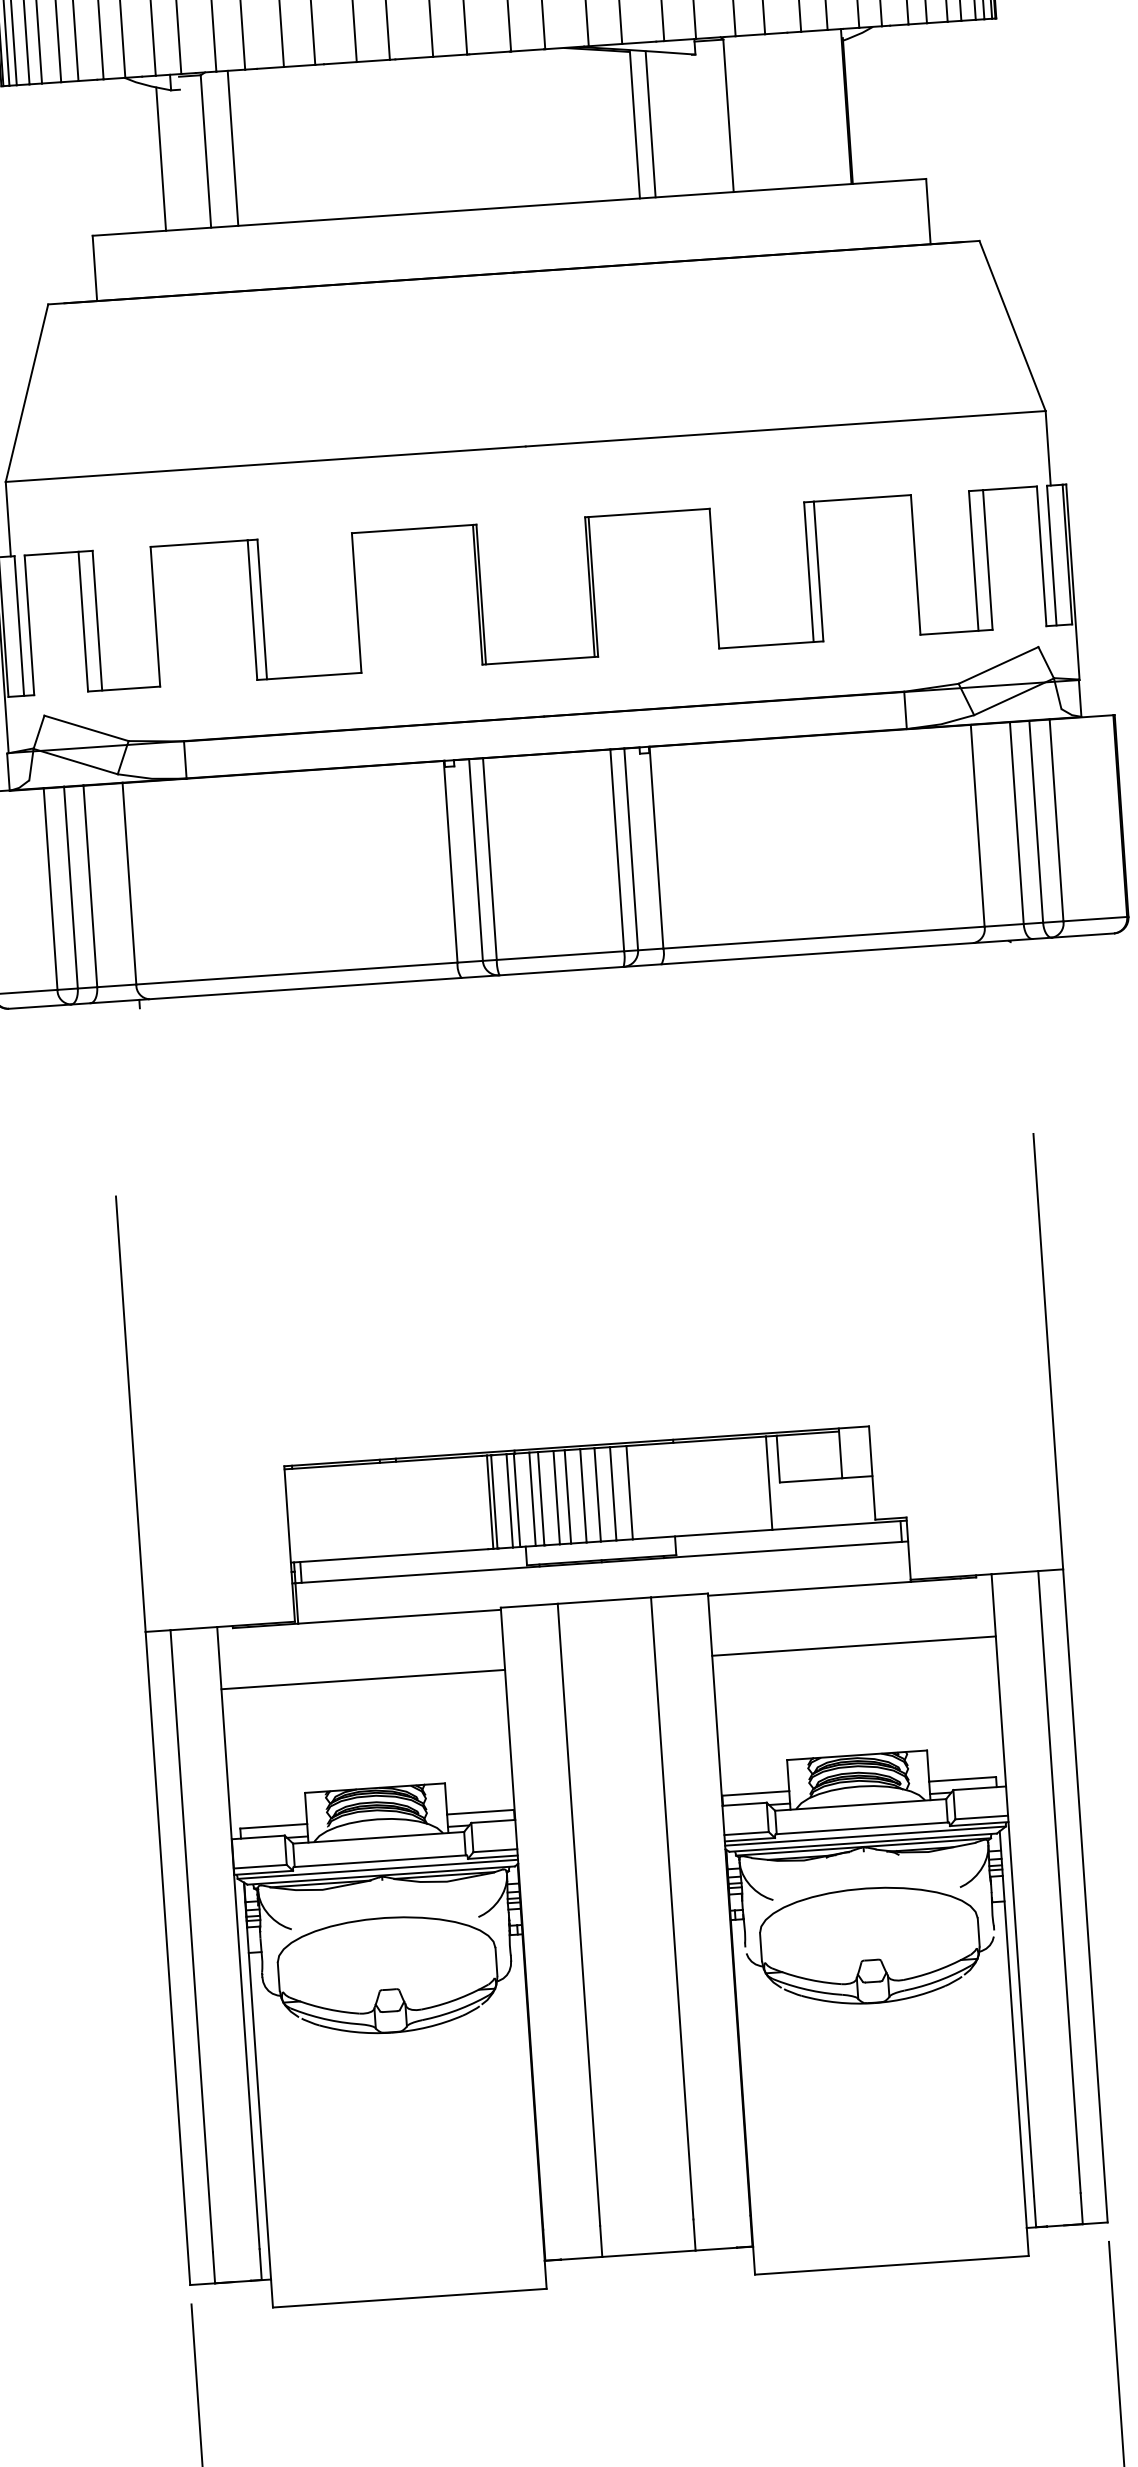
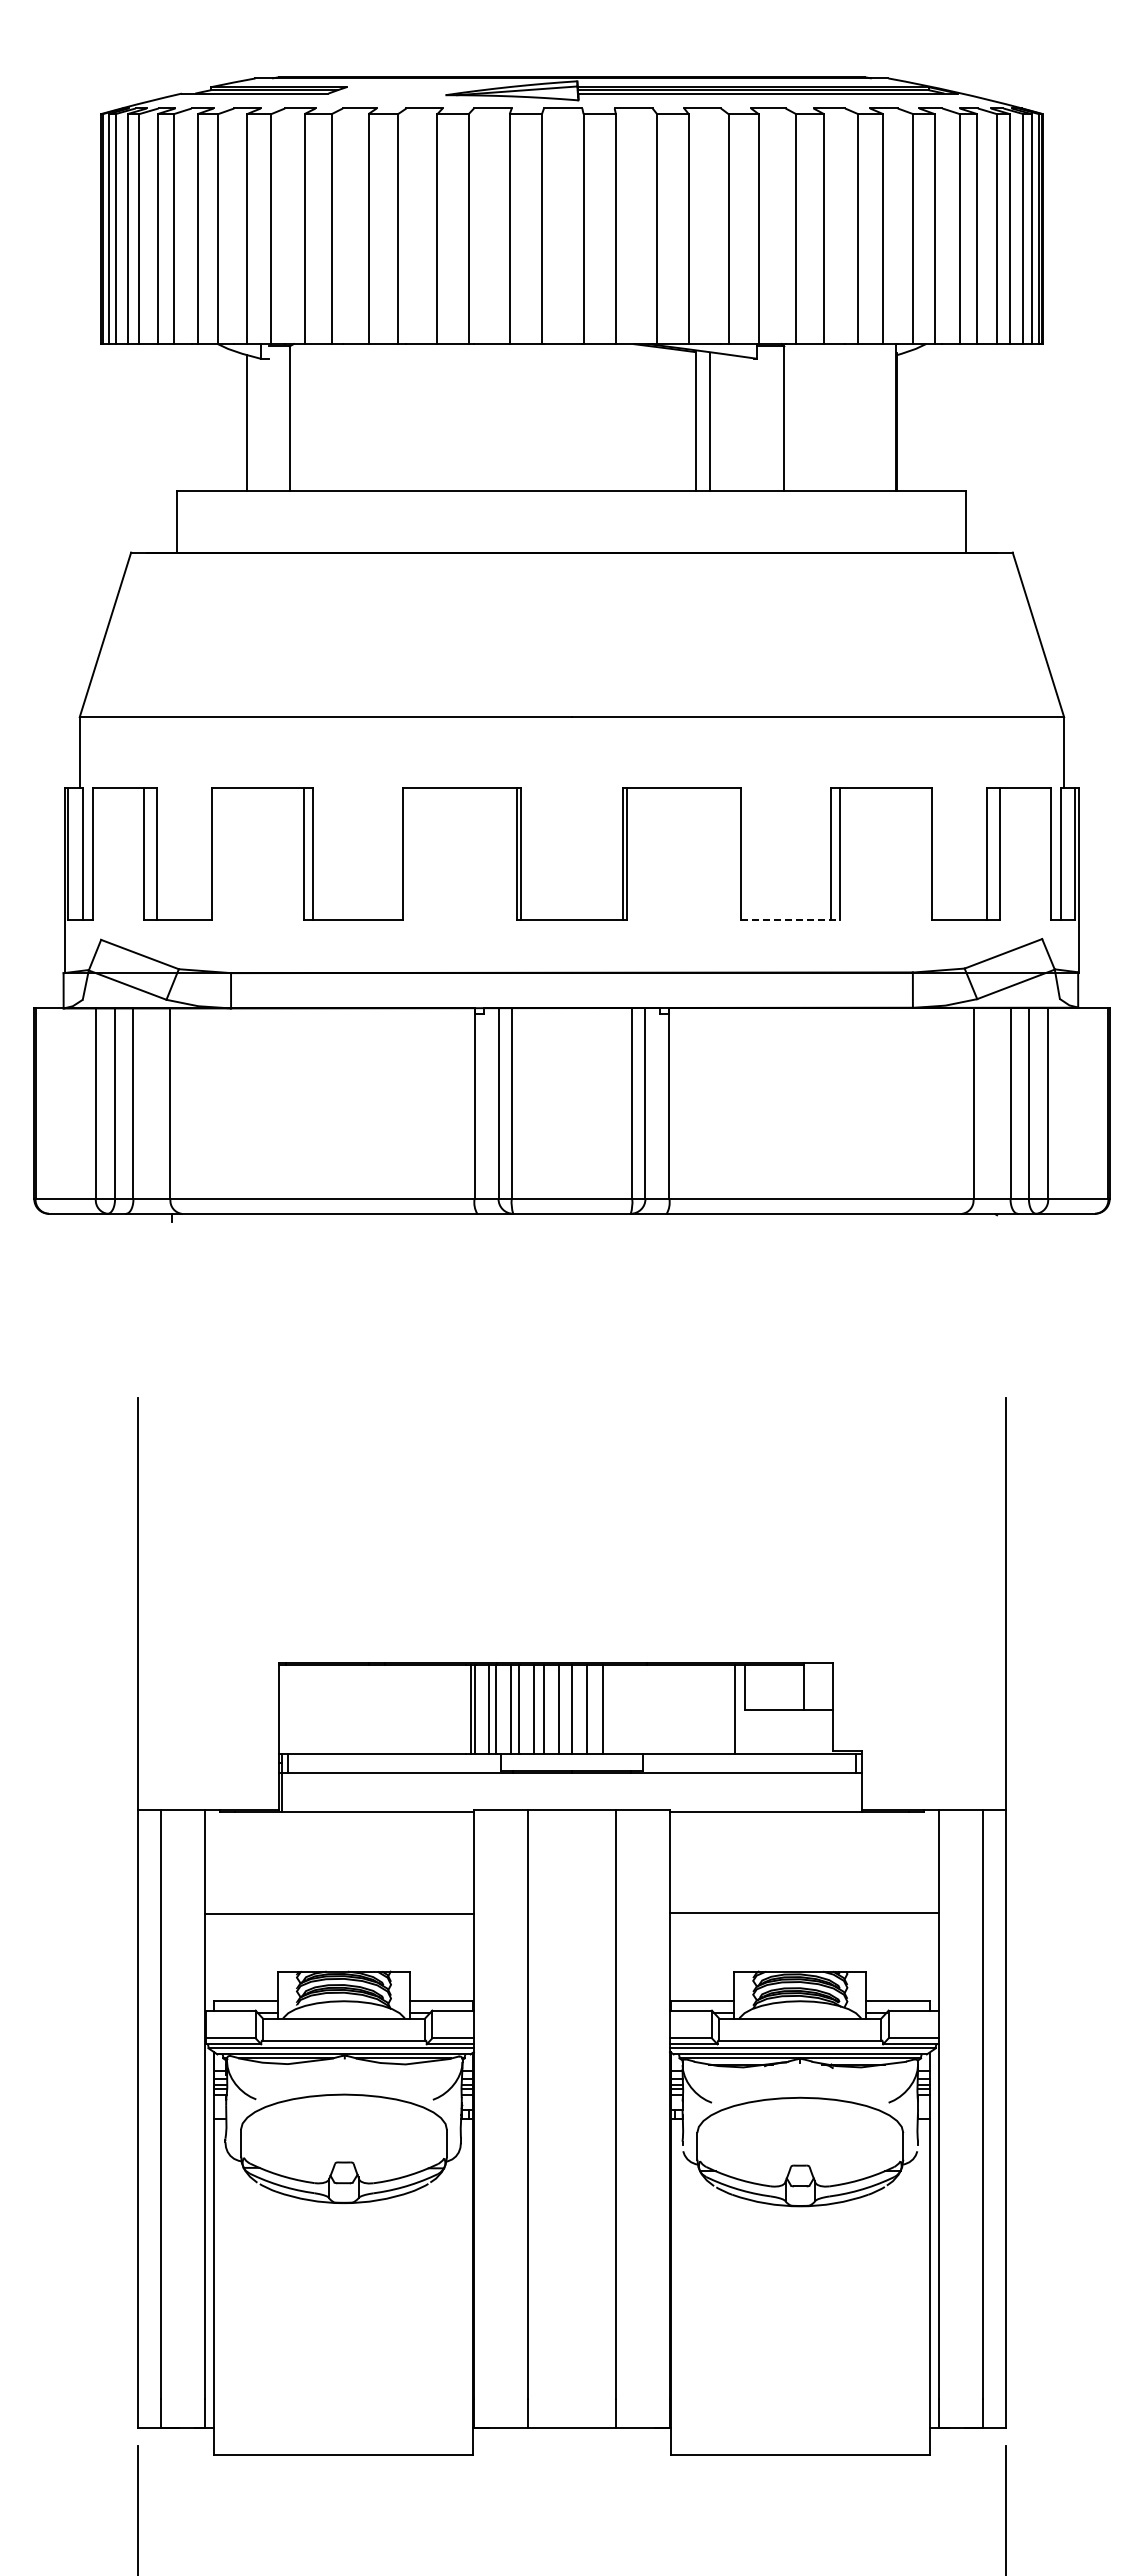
line: (233, 148) -> (315, 417), removed
line: (772, 644) -> (791, 919), solid -> dashed
line: (854, 1645) -> (804, 1912), moved
line: (363, 1679) -> (339, 1913), moved

